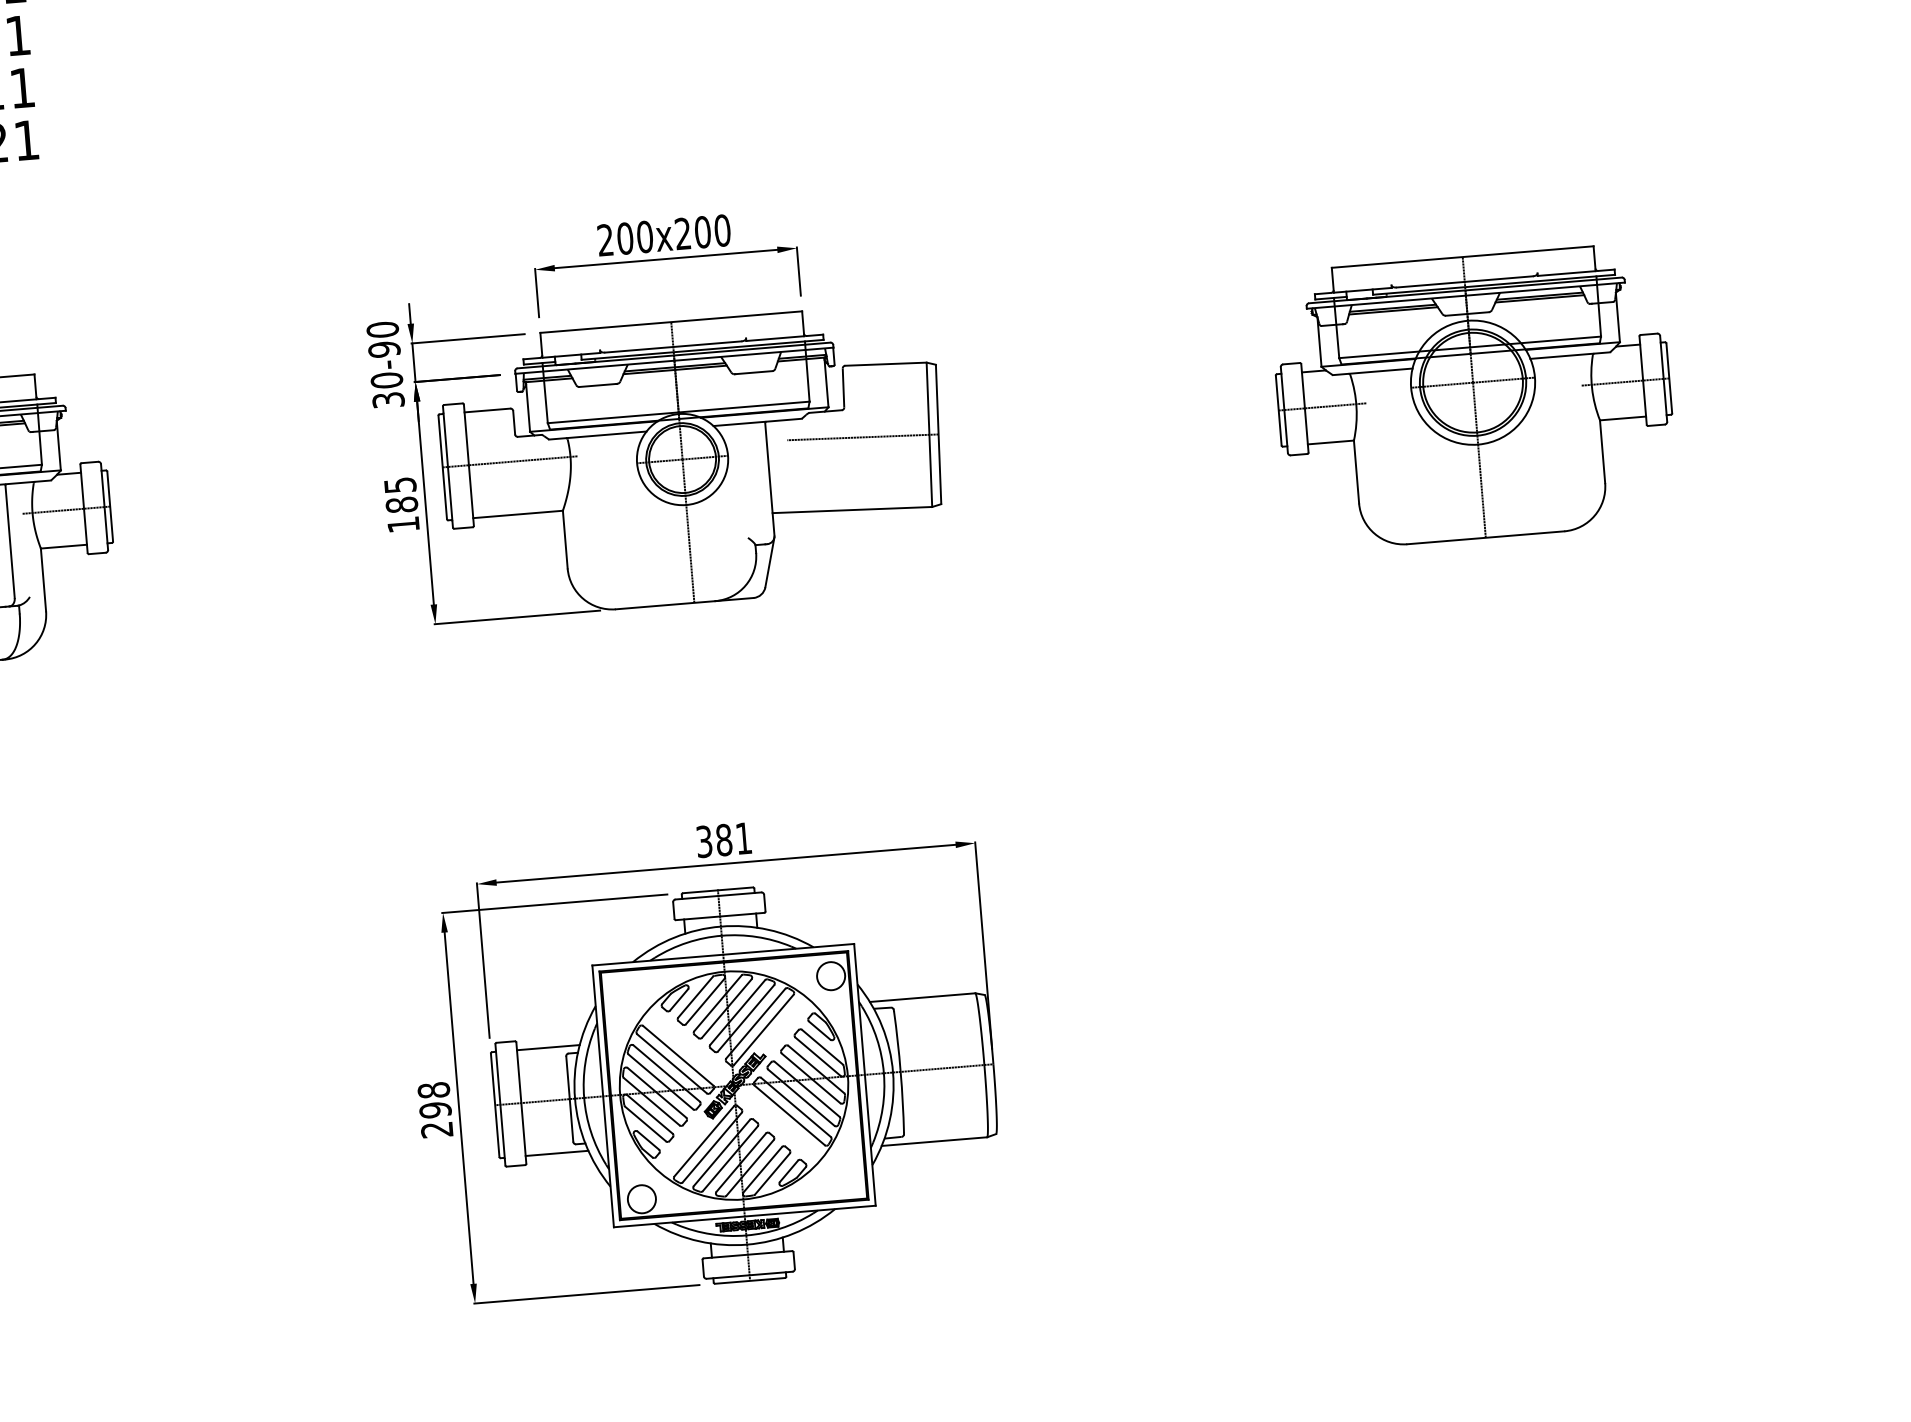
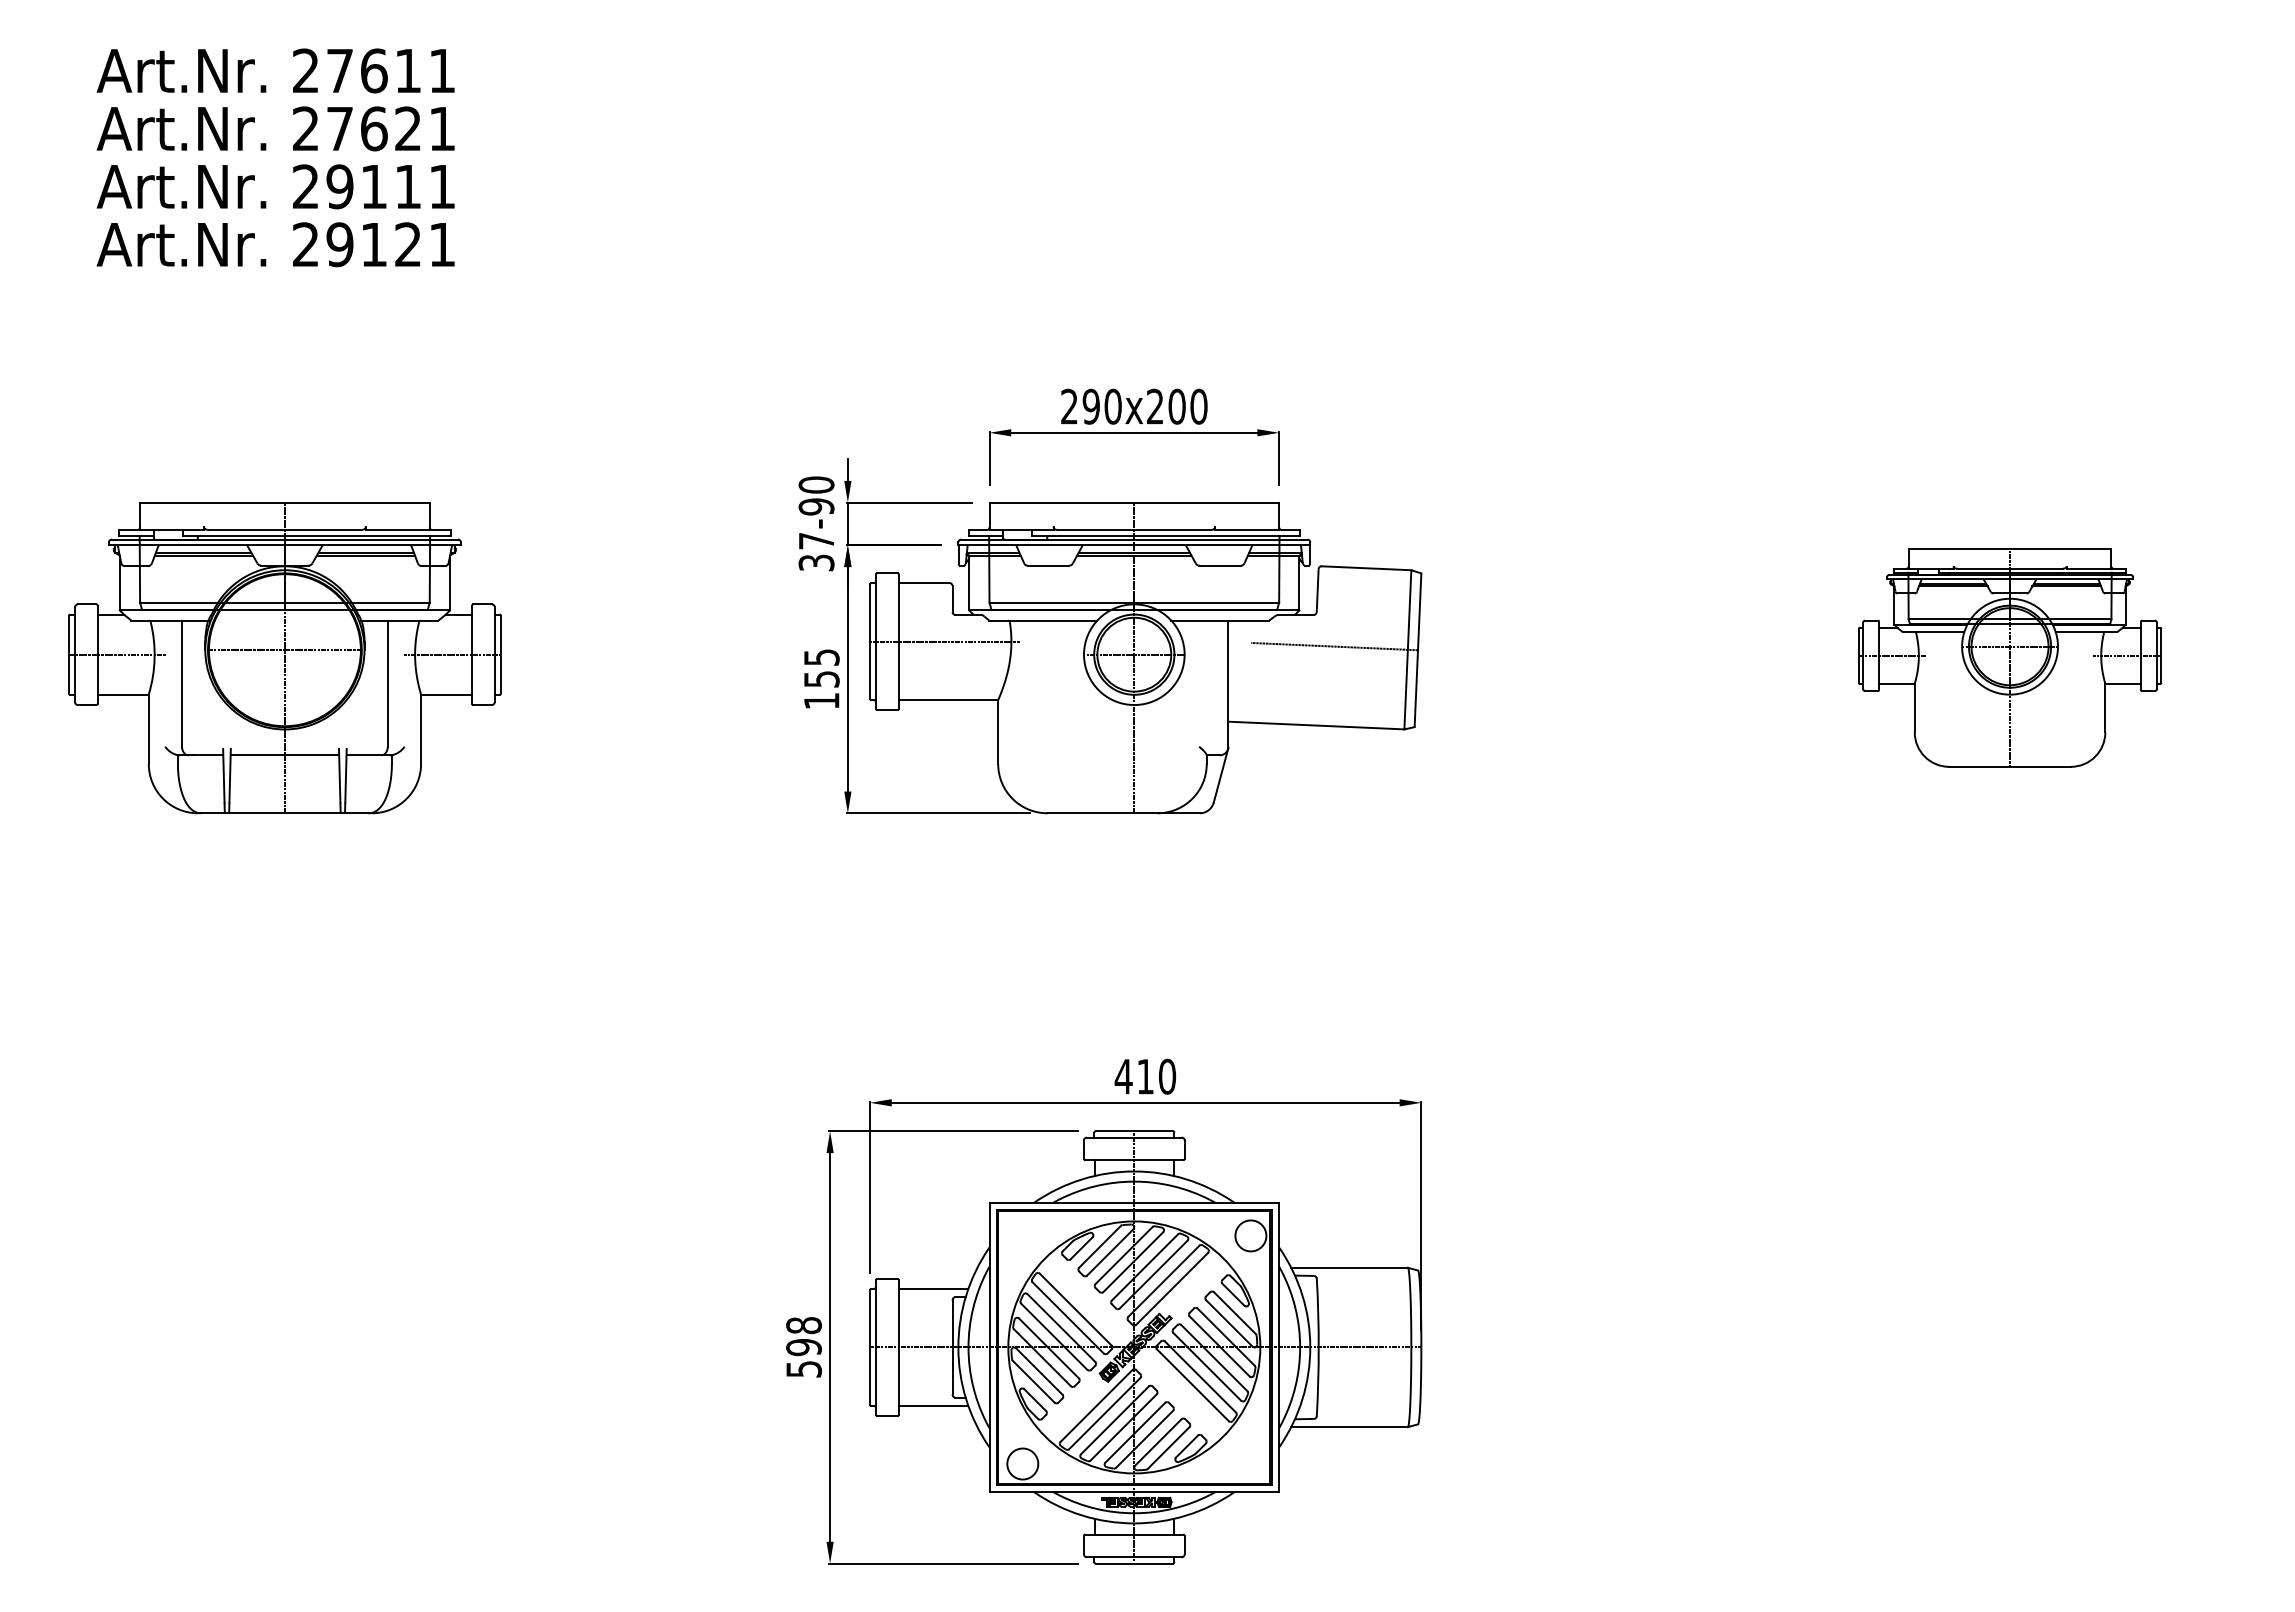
text: (624, 238) -> (1090, 406), 200x200 -> 290x200
text: (386, 379) -> (816, 540), 30-90 -> 37-90
part: (1473, 397) -> (2009, 658), size x0.7
text: (401, 504) -> (821, 678), 185 -> 155
text: (724, 839) -> (1145, 1076), 381 -> 410
text: (436, 1130) -> (803, 1369), 298 -> 598

